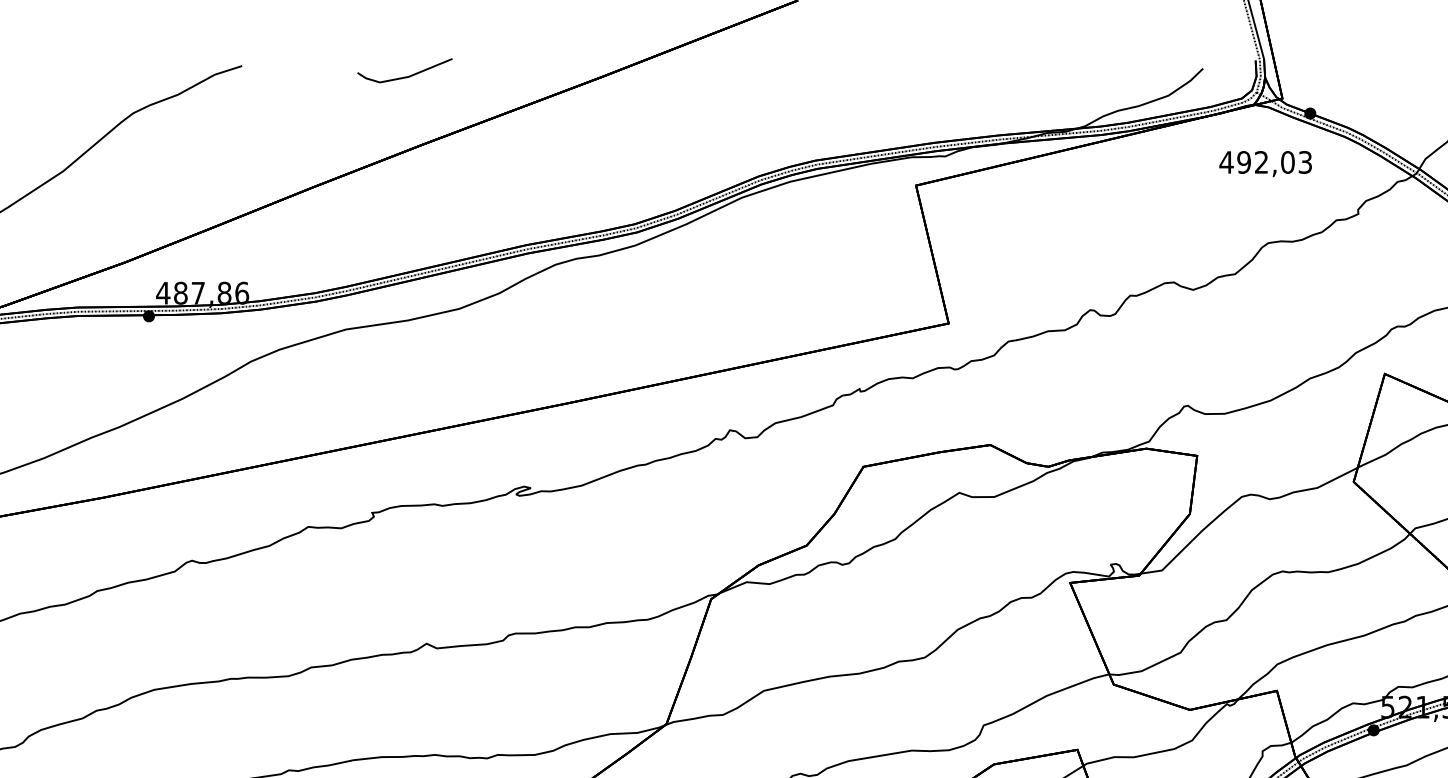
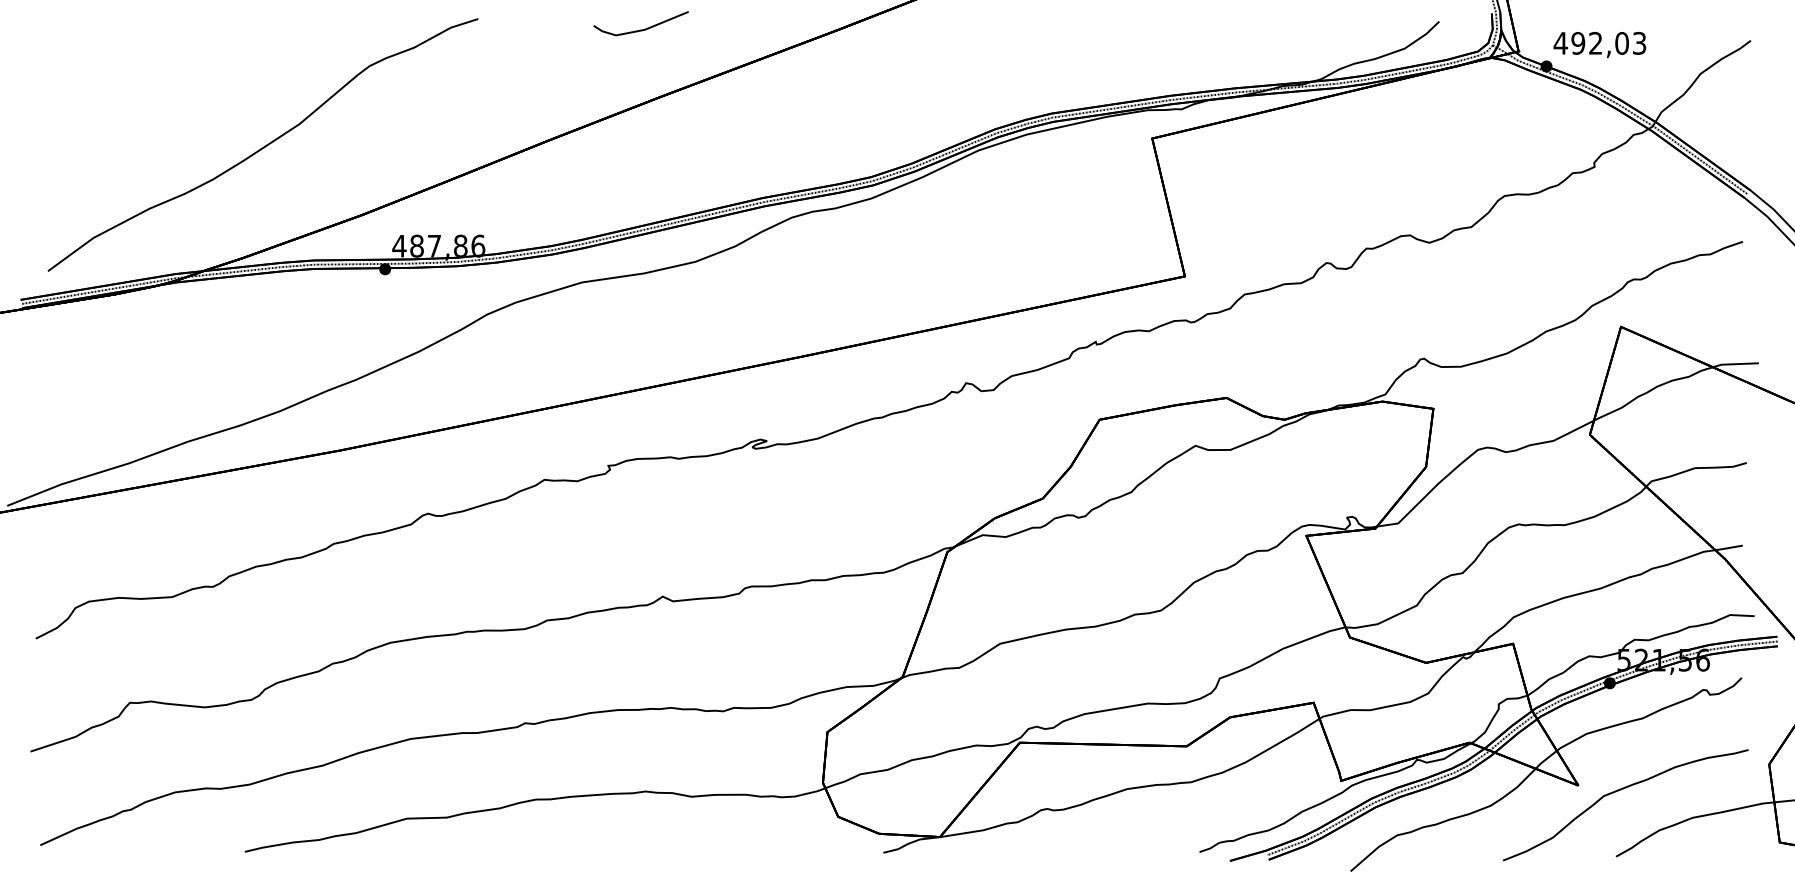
text: (1265, 163) -> (1599, 44), moved

